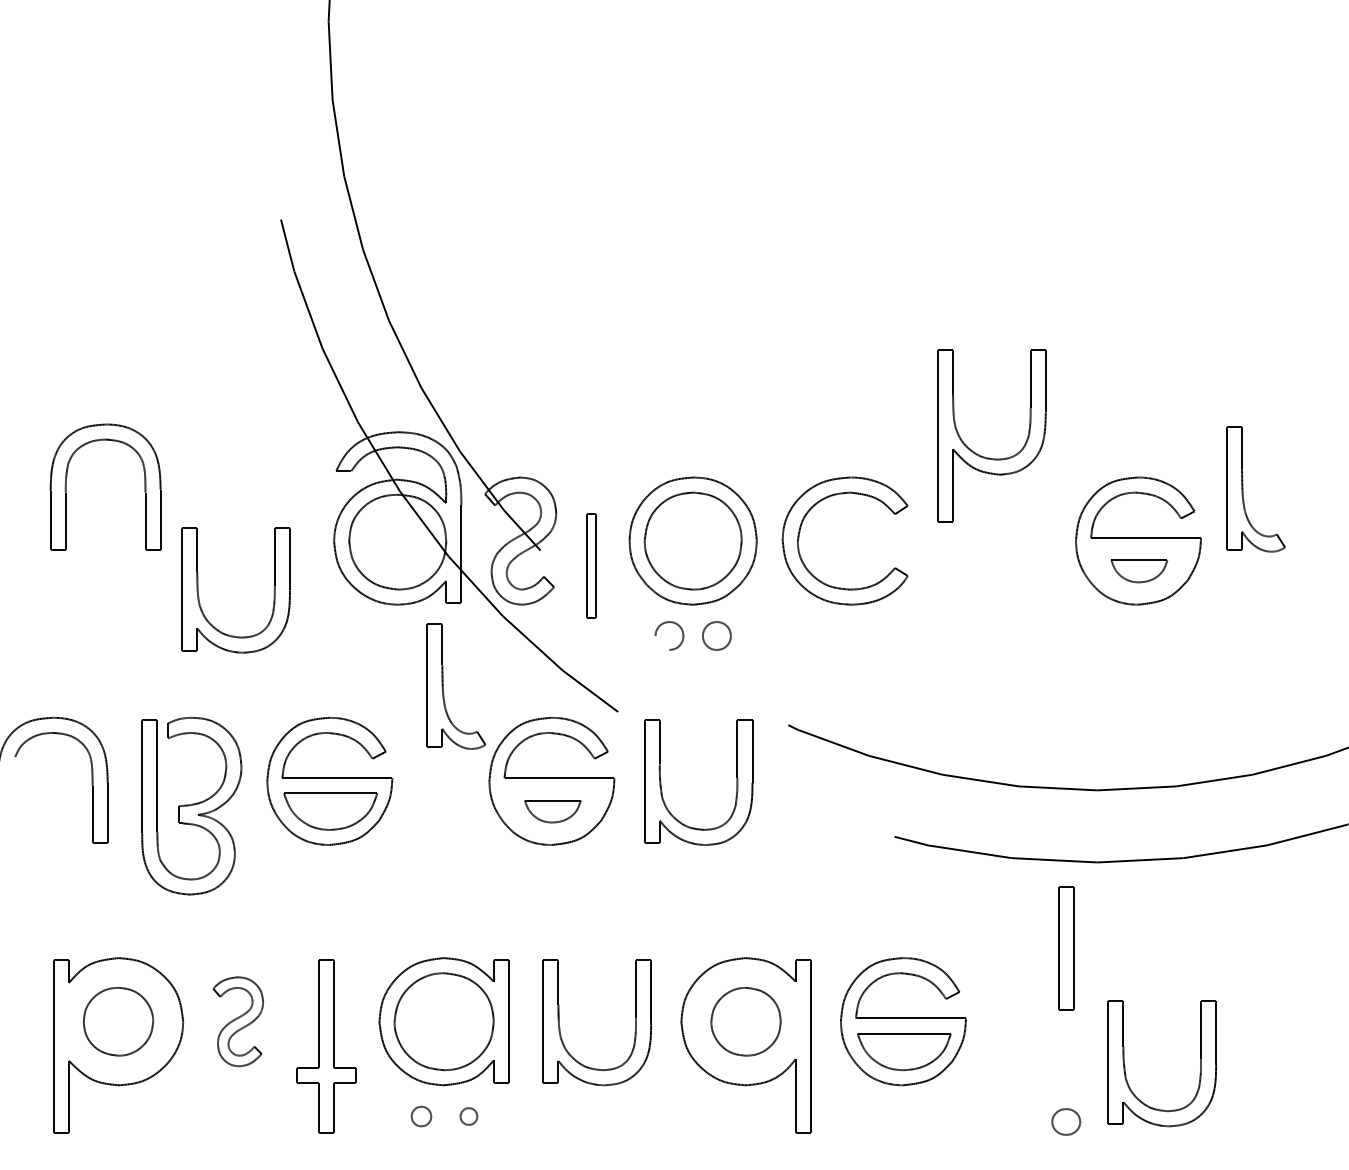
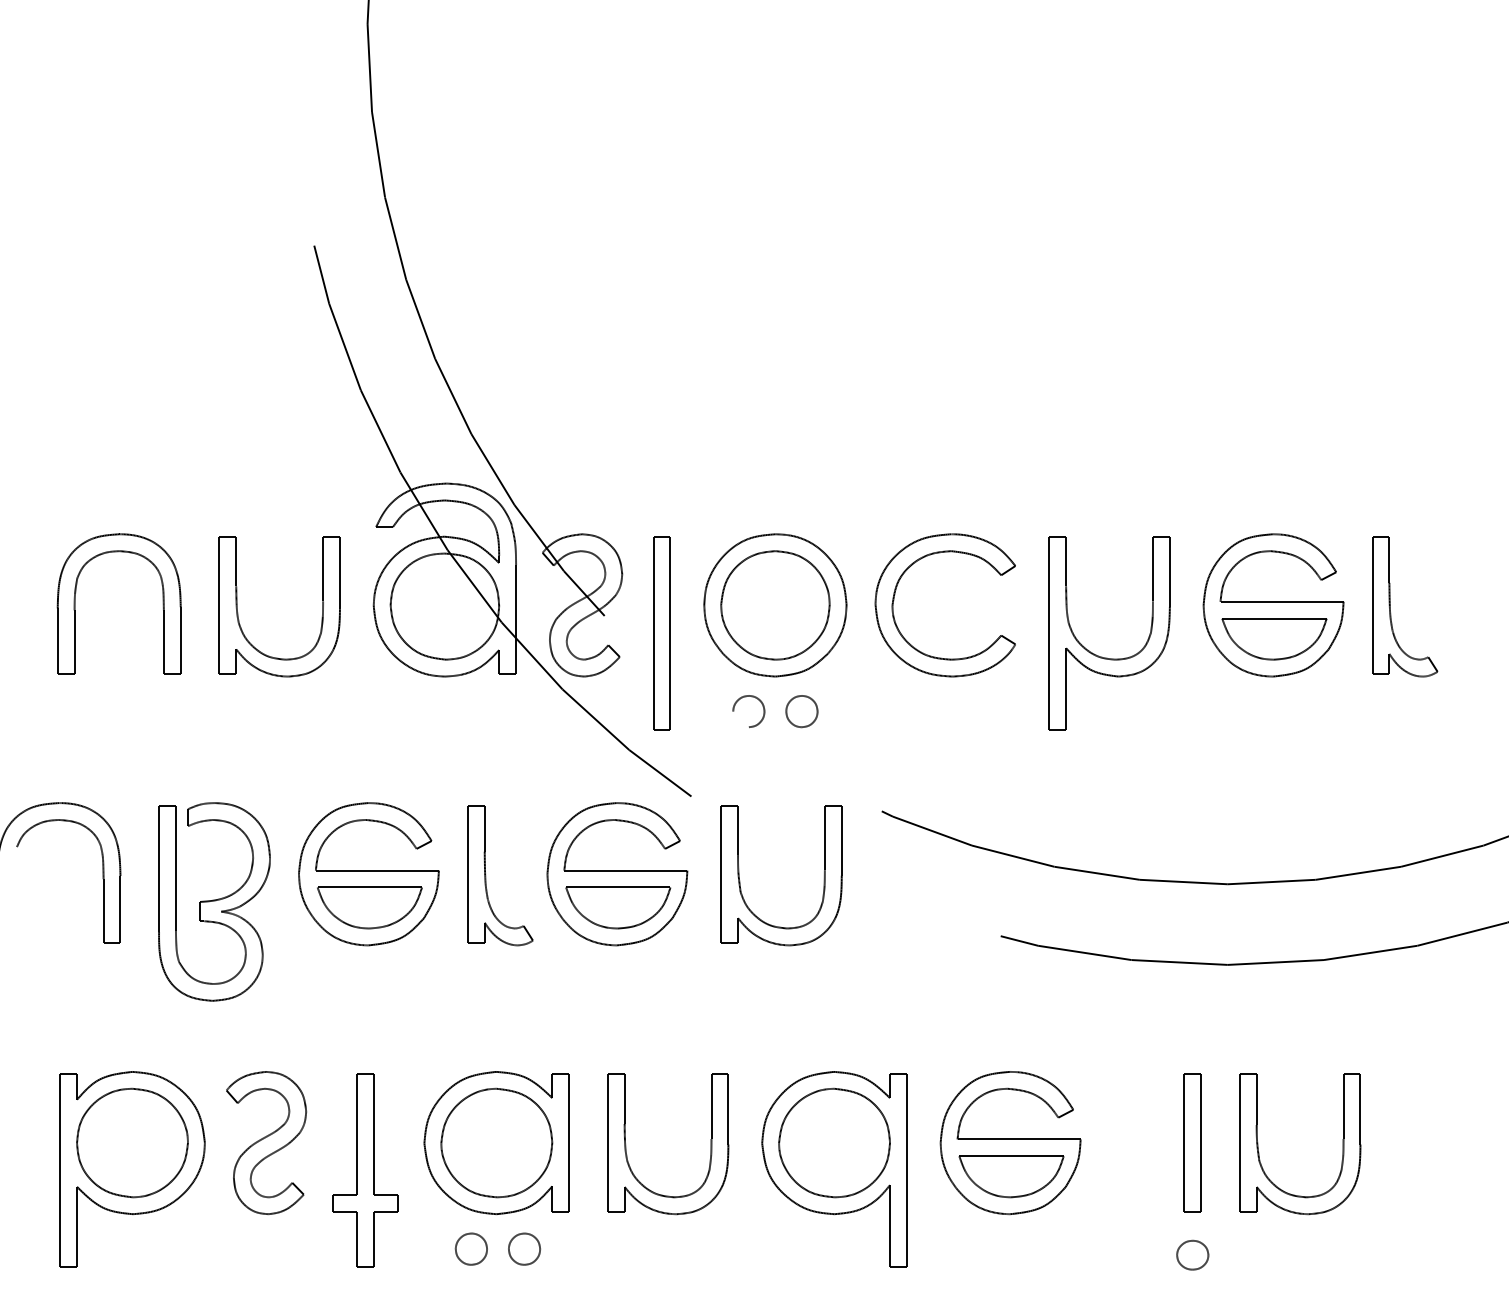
part: (989, 457) -> (1106, 657), moved
part: (66, 486) -> (75, 603), moved
part: (1243, 489) -> (1391, 606), moved
part: (591, 565) -> (661, 632), size x1.67
part: (1139, 571) -> (1274, 639), size x1.67
part: (199, 596) -> (238, 613), moved
part: (443, 686) -> (486, 875), moved
part: (552, 811) -> (618, 907), size x1.67
part: (1066, 948) -> (1193, 1142), moved
part: (118, 1021) -> (132, 1142), size x1.43
part: (238, 1021) -> (266, 1142), size x1.43
part: (745, 1021) -> (833, 1142), size x1.43
part: (1125, 1066) -> (1259, 1147), moved
part: (421, 1116) -> (471, 1249), size x1.43
part: (468, 1116) -> (524, 1249), size x1.67

